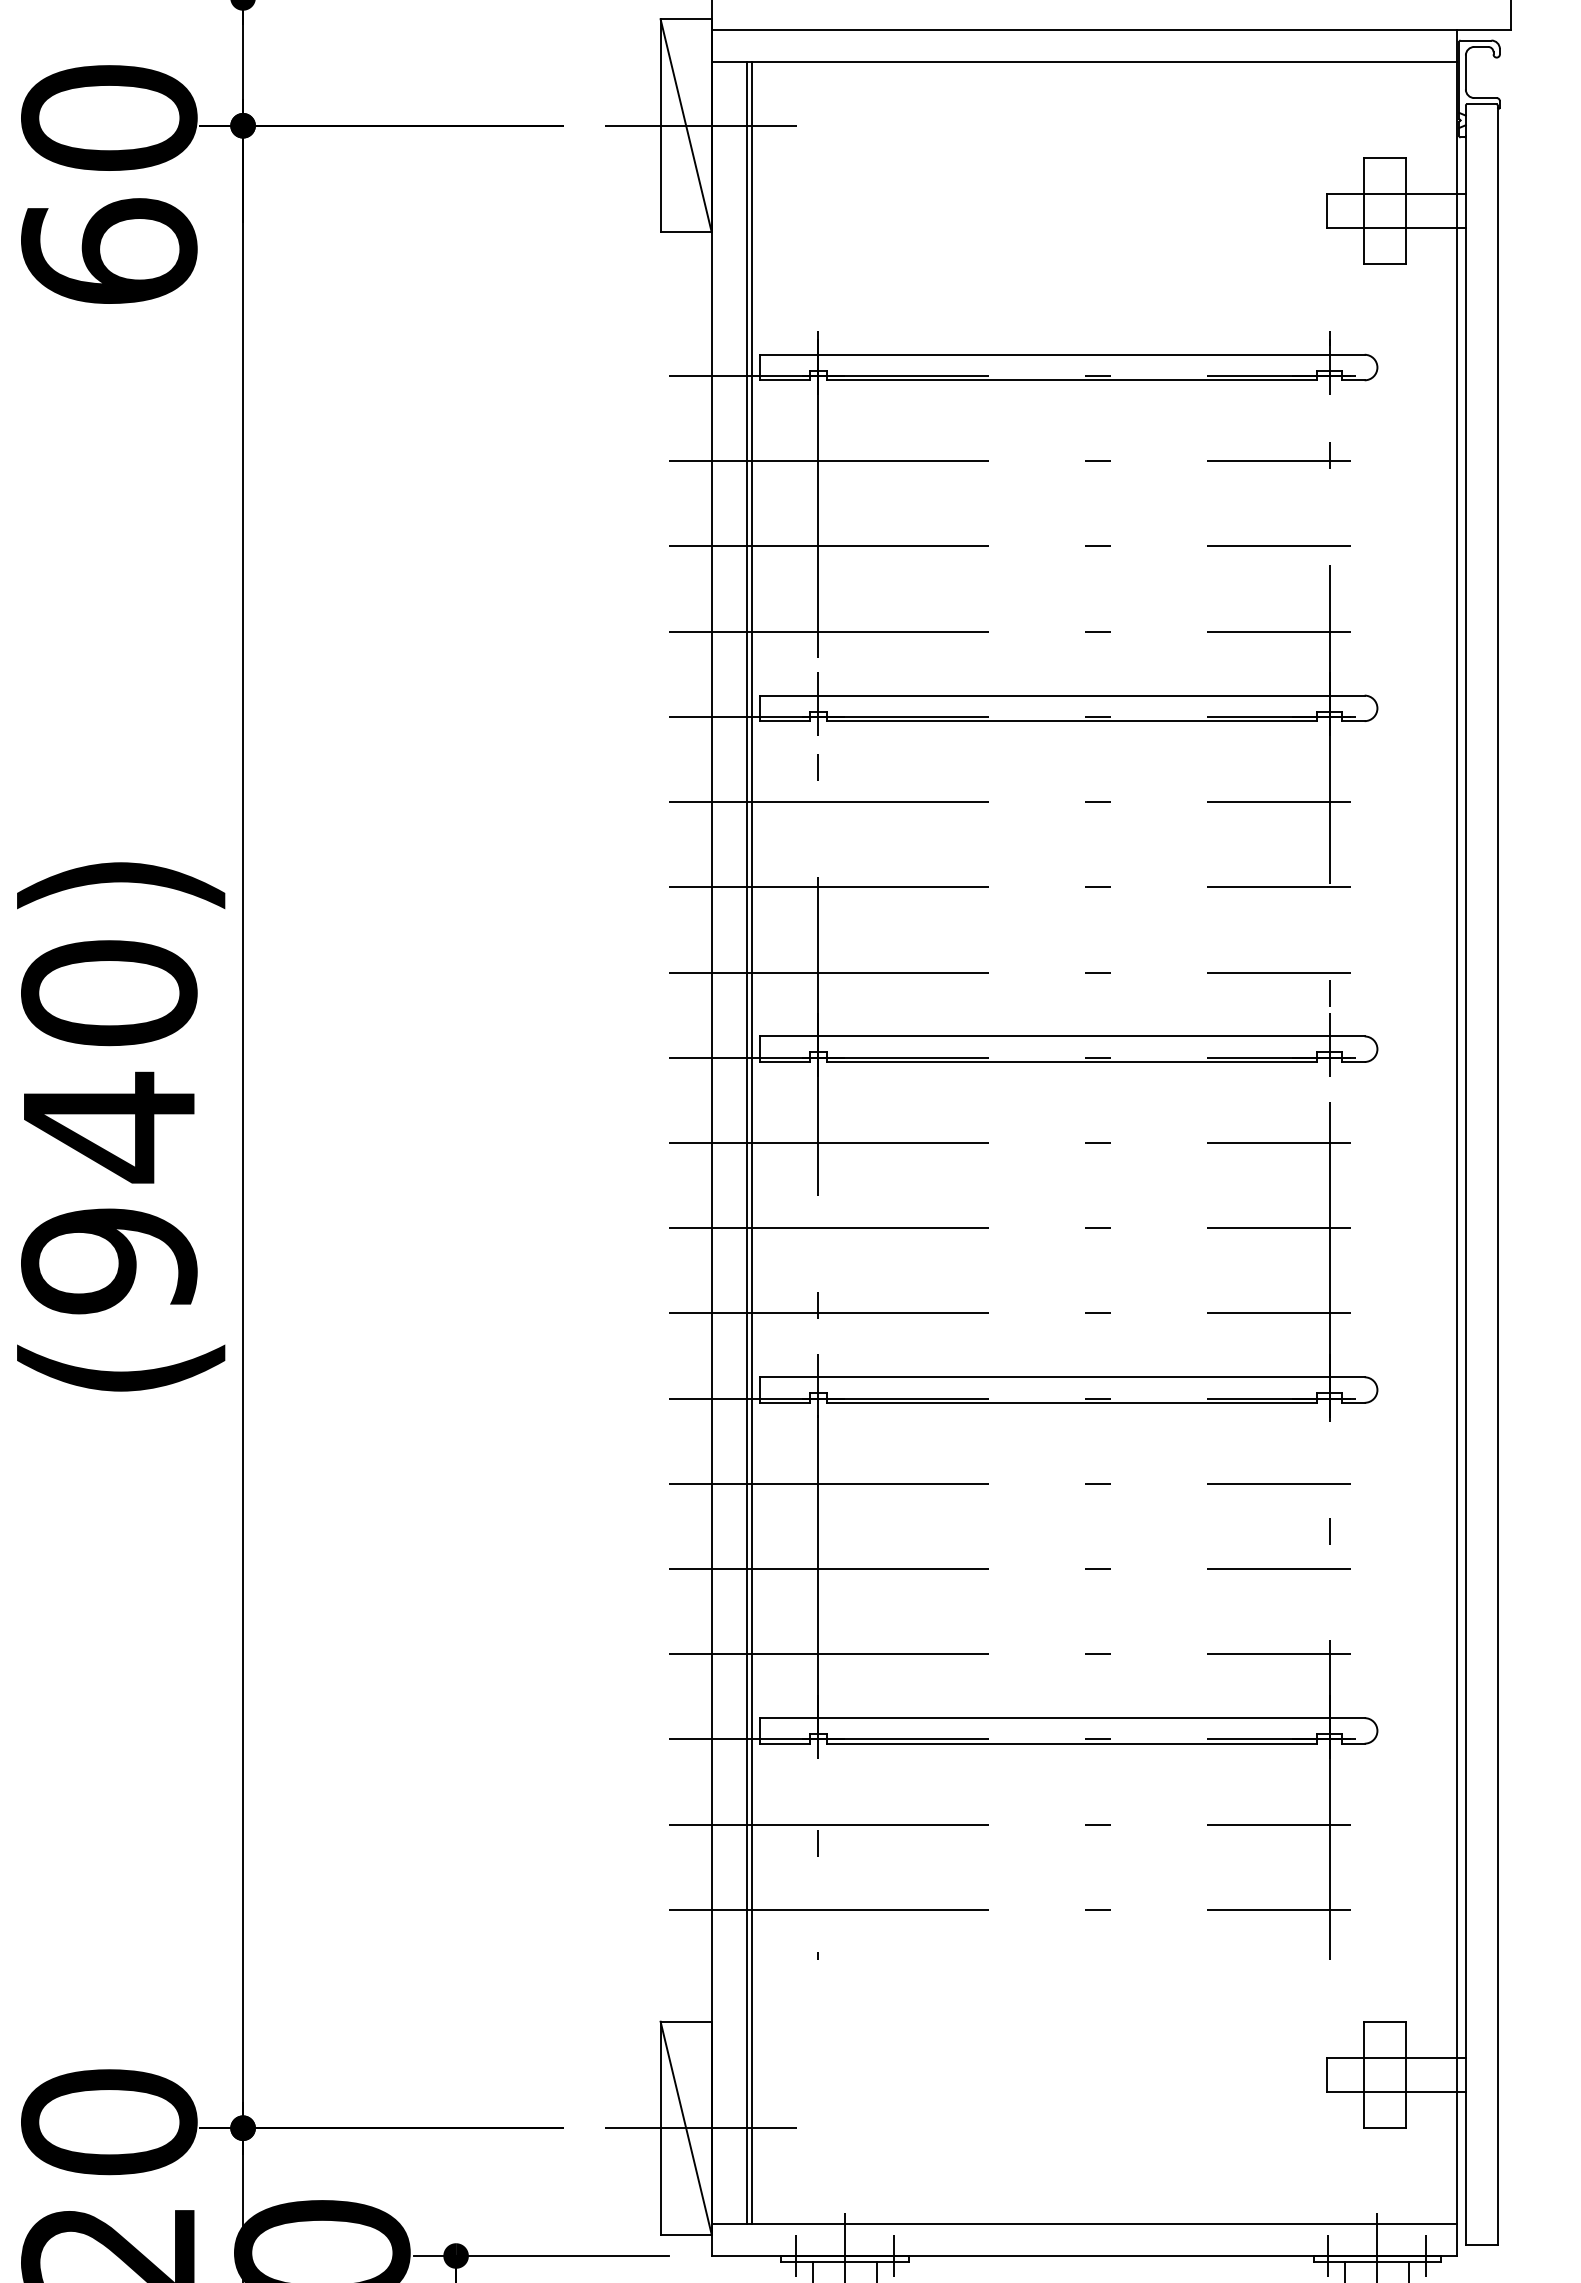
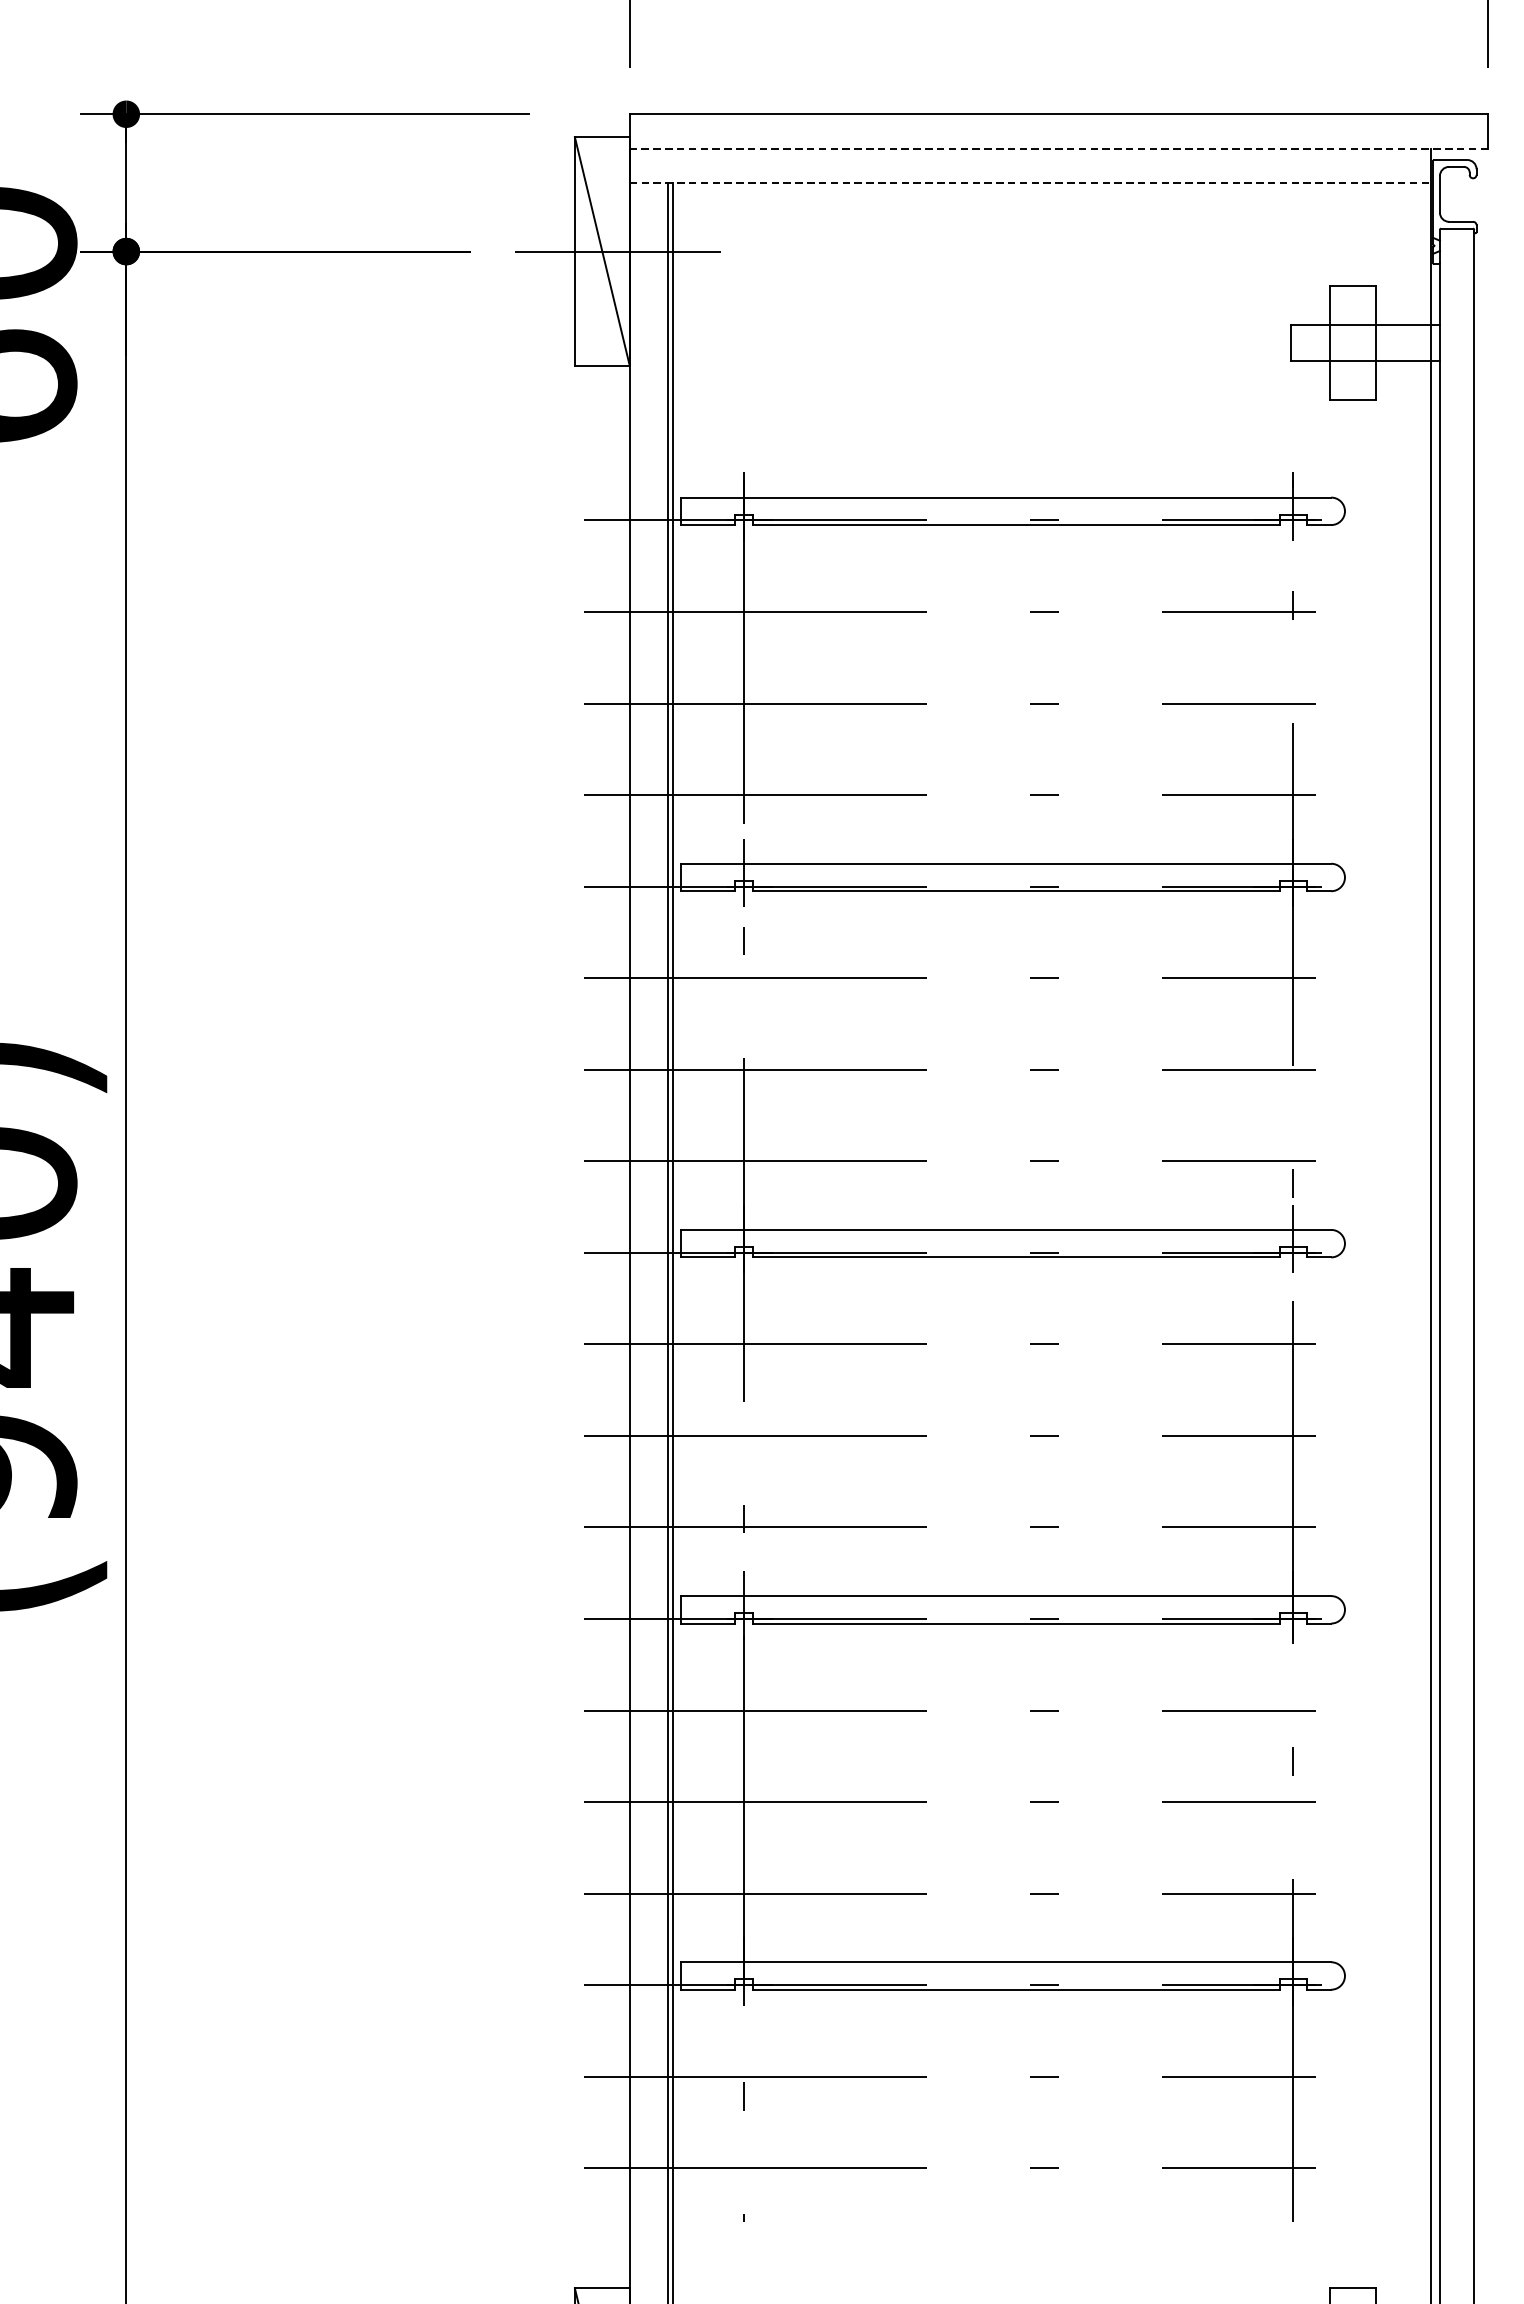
line: (1110, 29) -> (1058, 148), solid -> dashed
line: (1084, 61) -> (1030, 182), solid -> dashed

